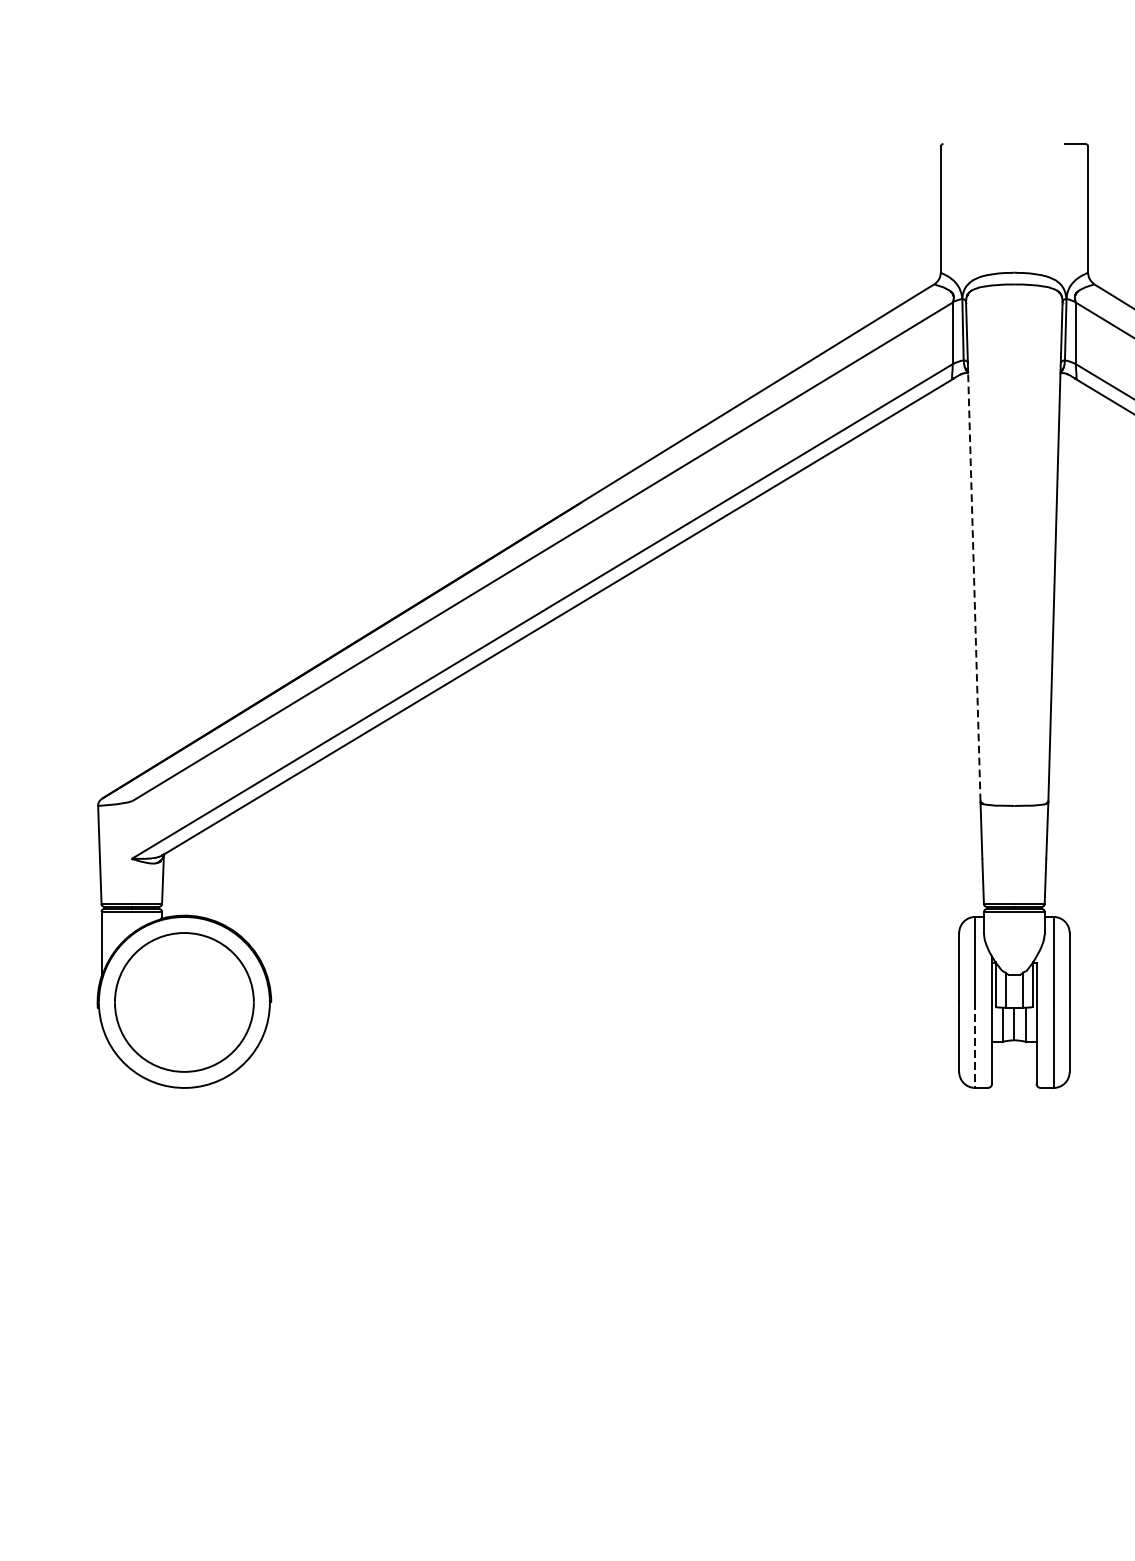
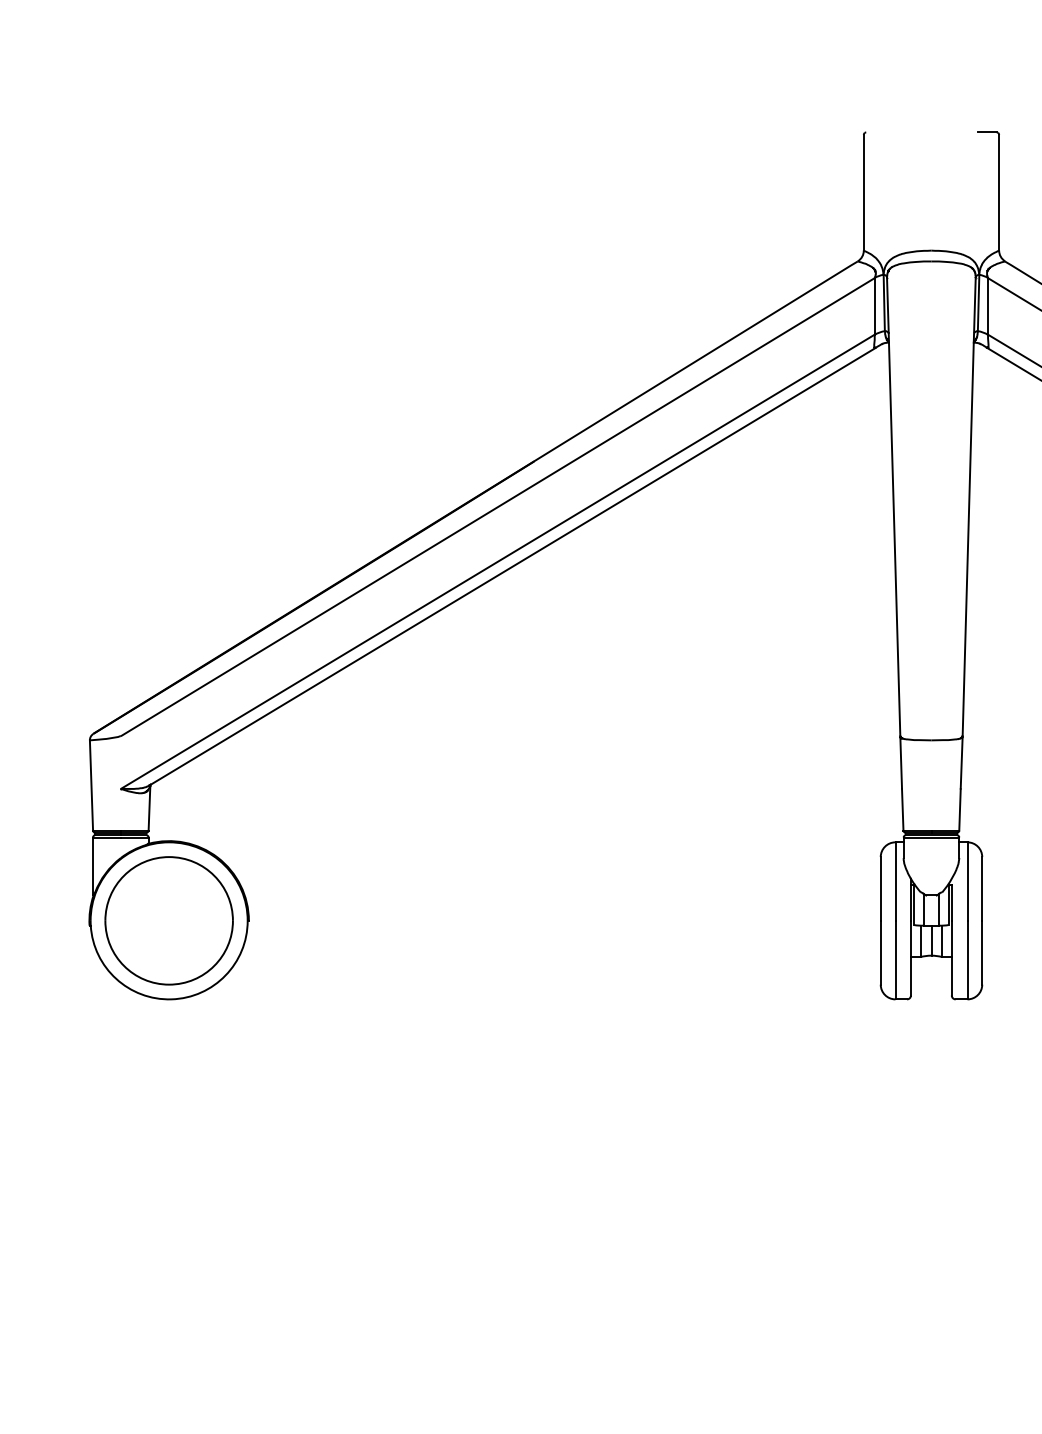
line: (974, 587) -> (894, 539), dashed -> solid
line: (975, 1045) -> (895, 960), dashed -> solid

